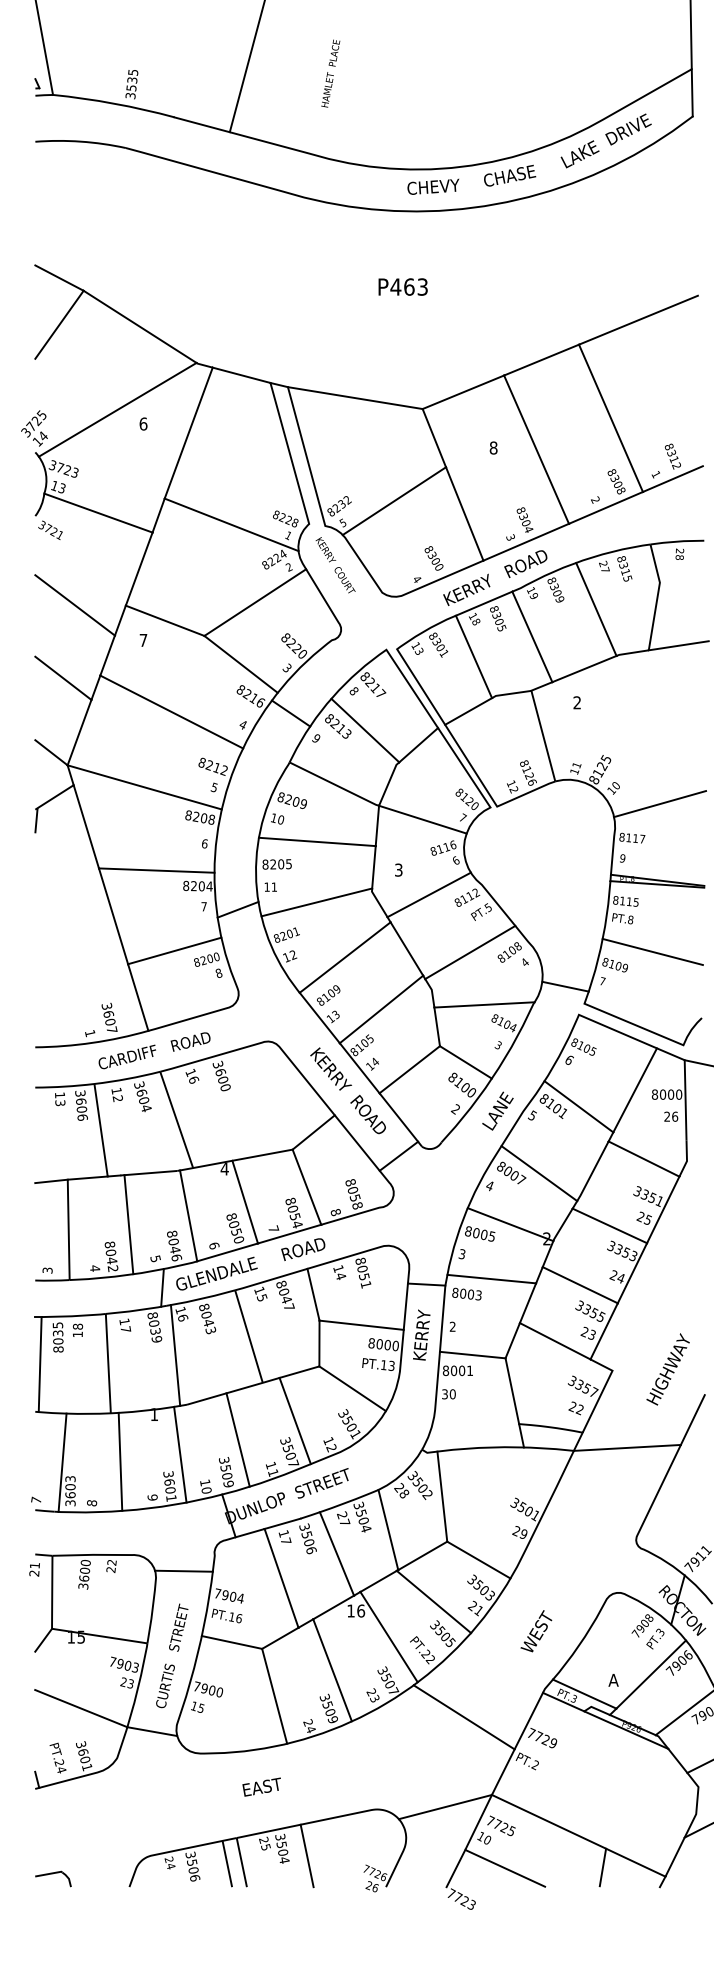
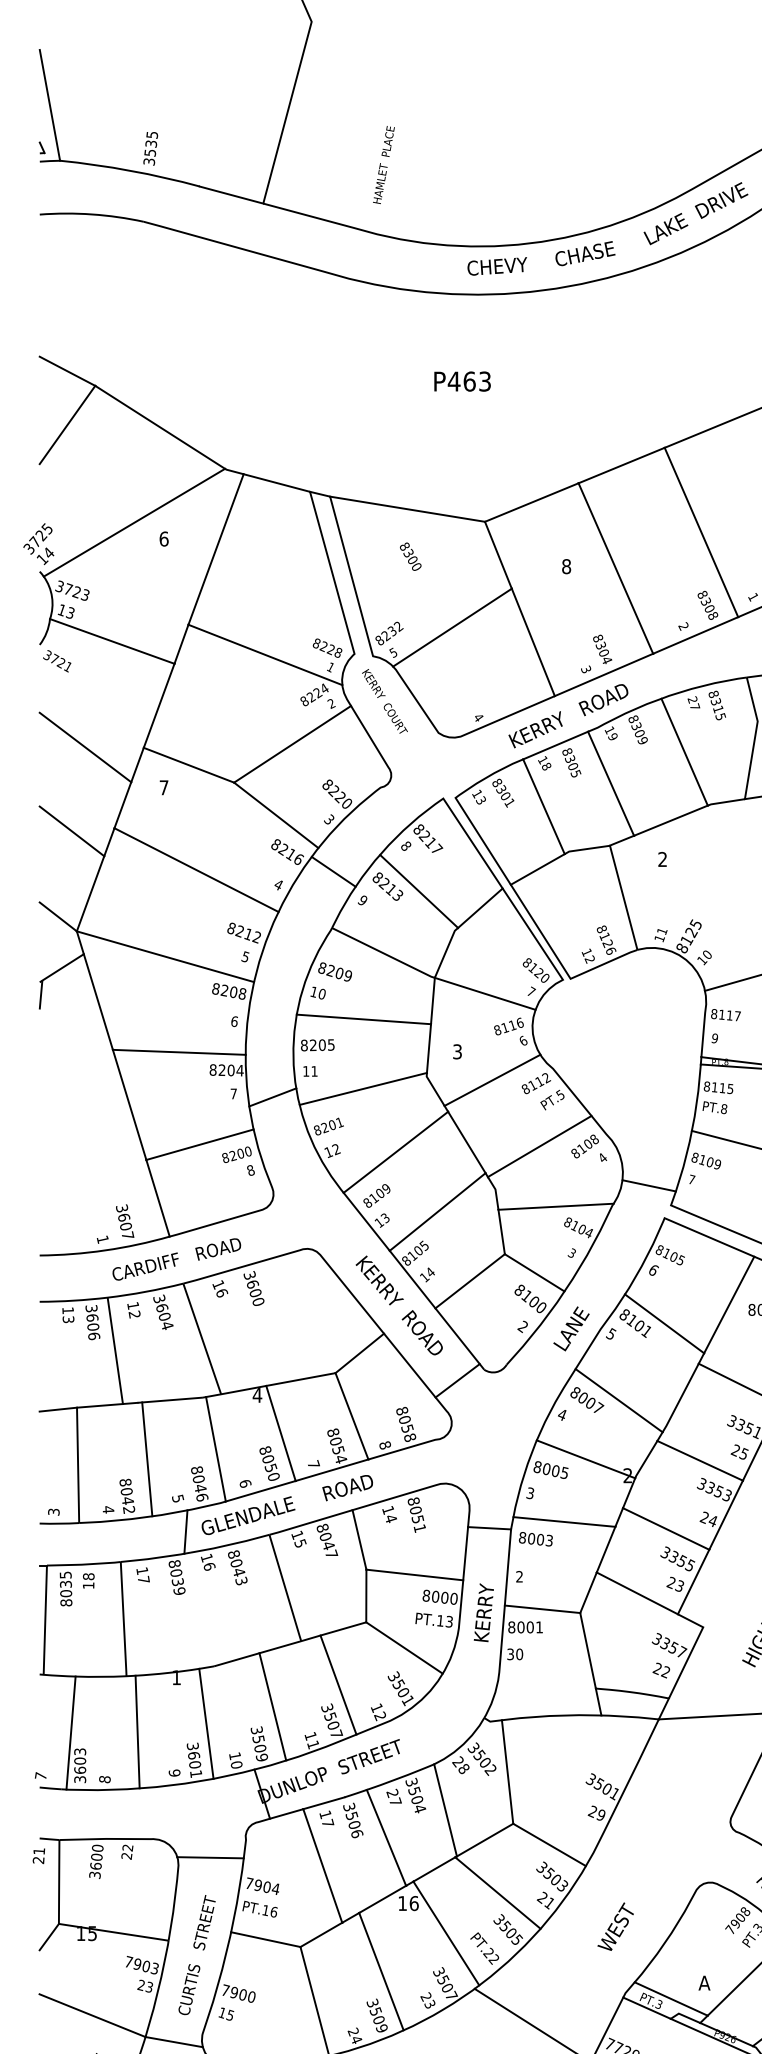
text: (330, 73) -> (383, 164), moved
text: (433, 558) -> (410, 556), moved
text: (421, 1334) -> (483, 1612), moved
line: (175, 1355) -> (200, 1609), removed

